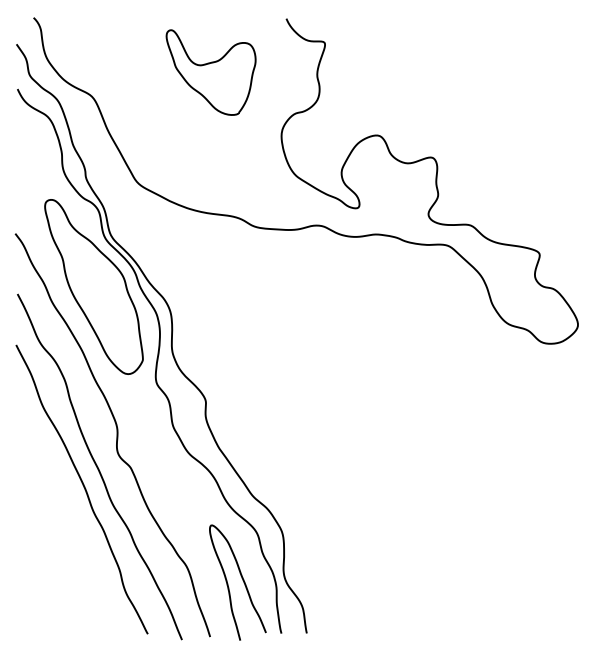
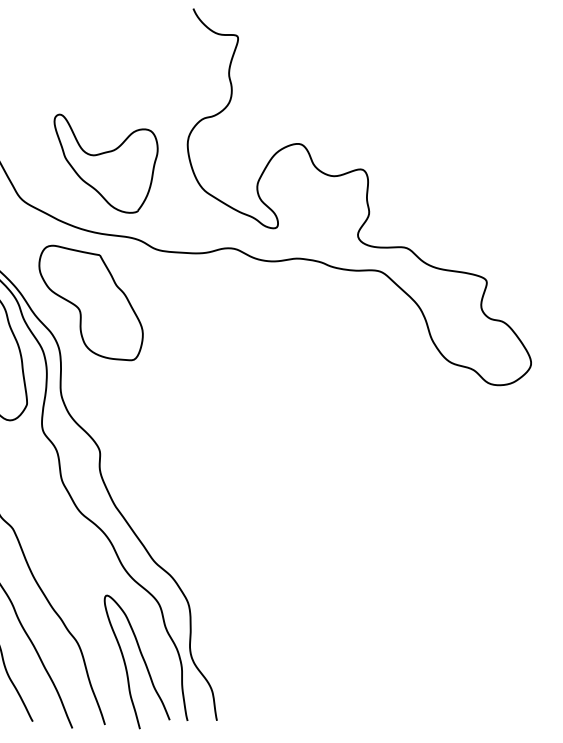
part: (210, 72) -> (105, 163), moved
part: (197, 272) -> (90, 302), added

